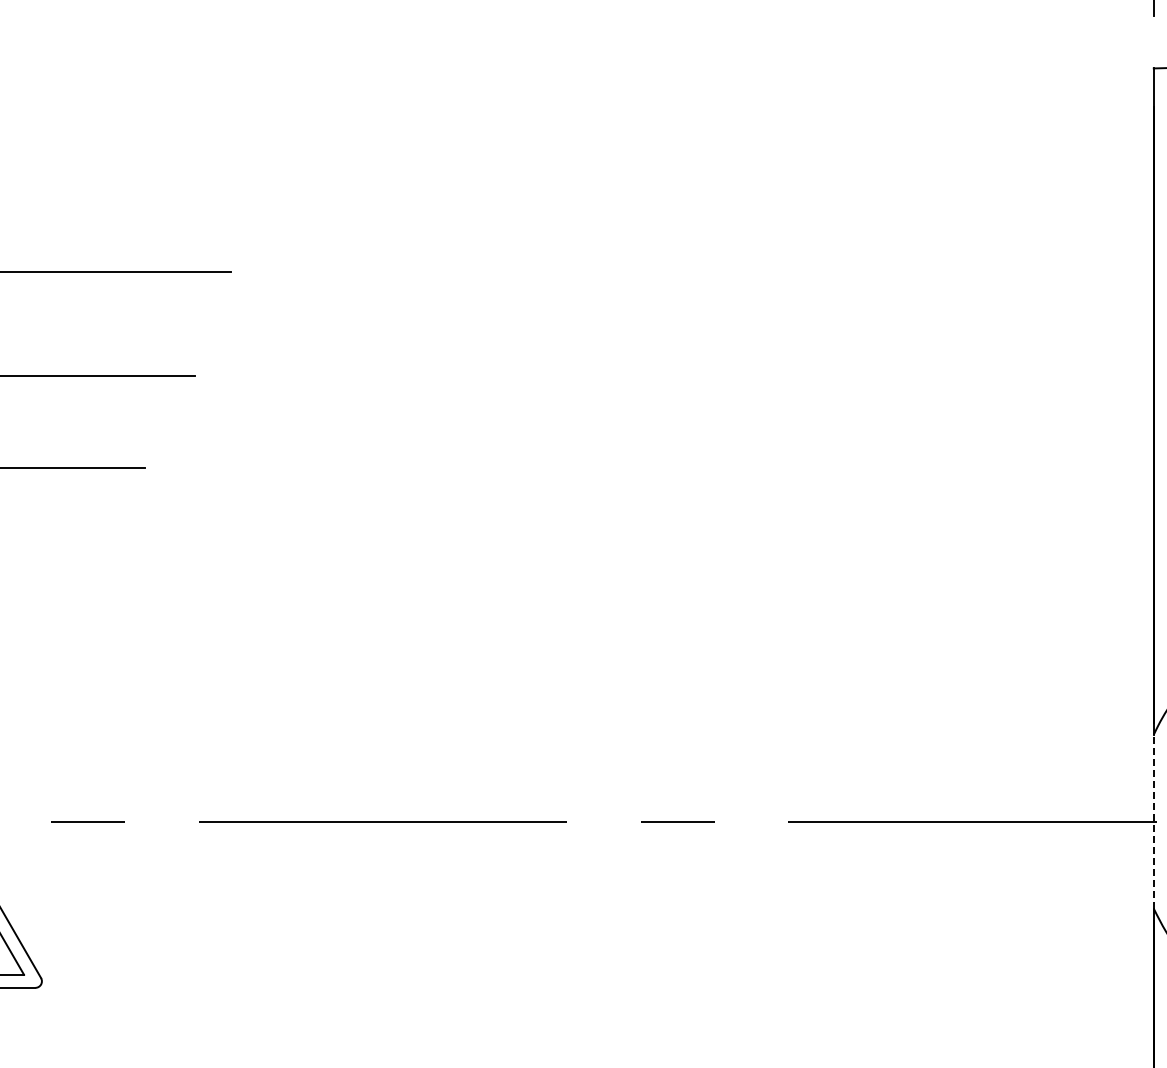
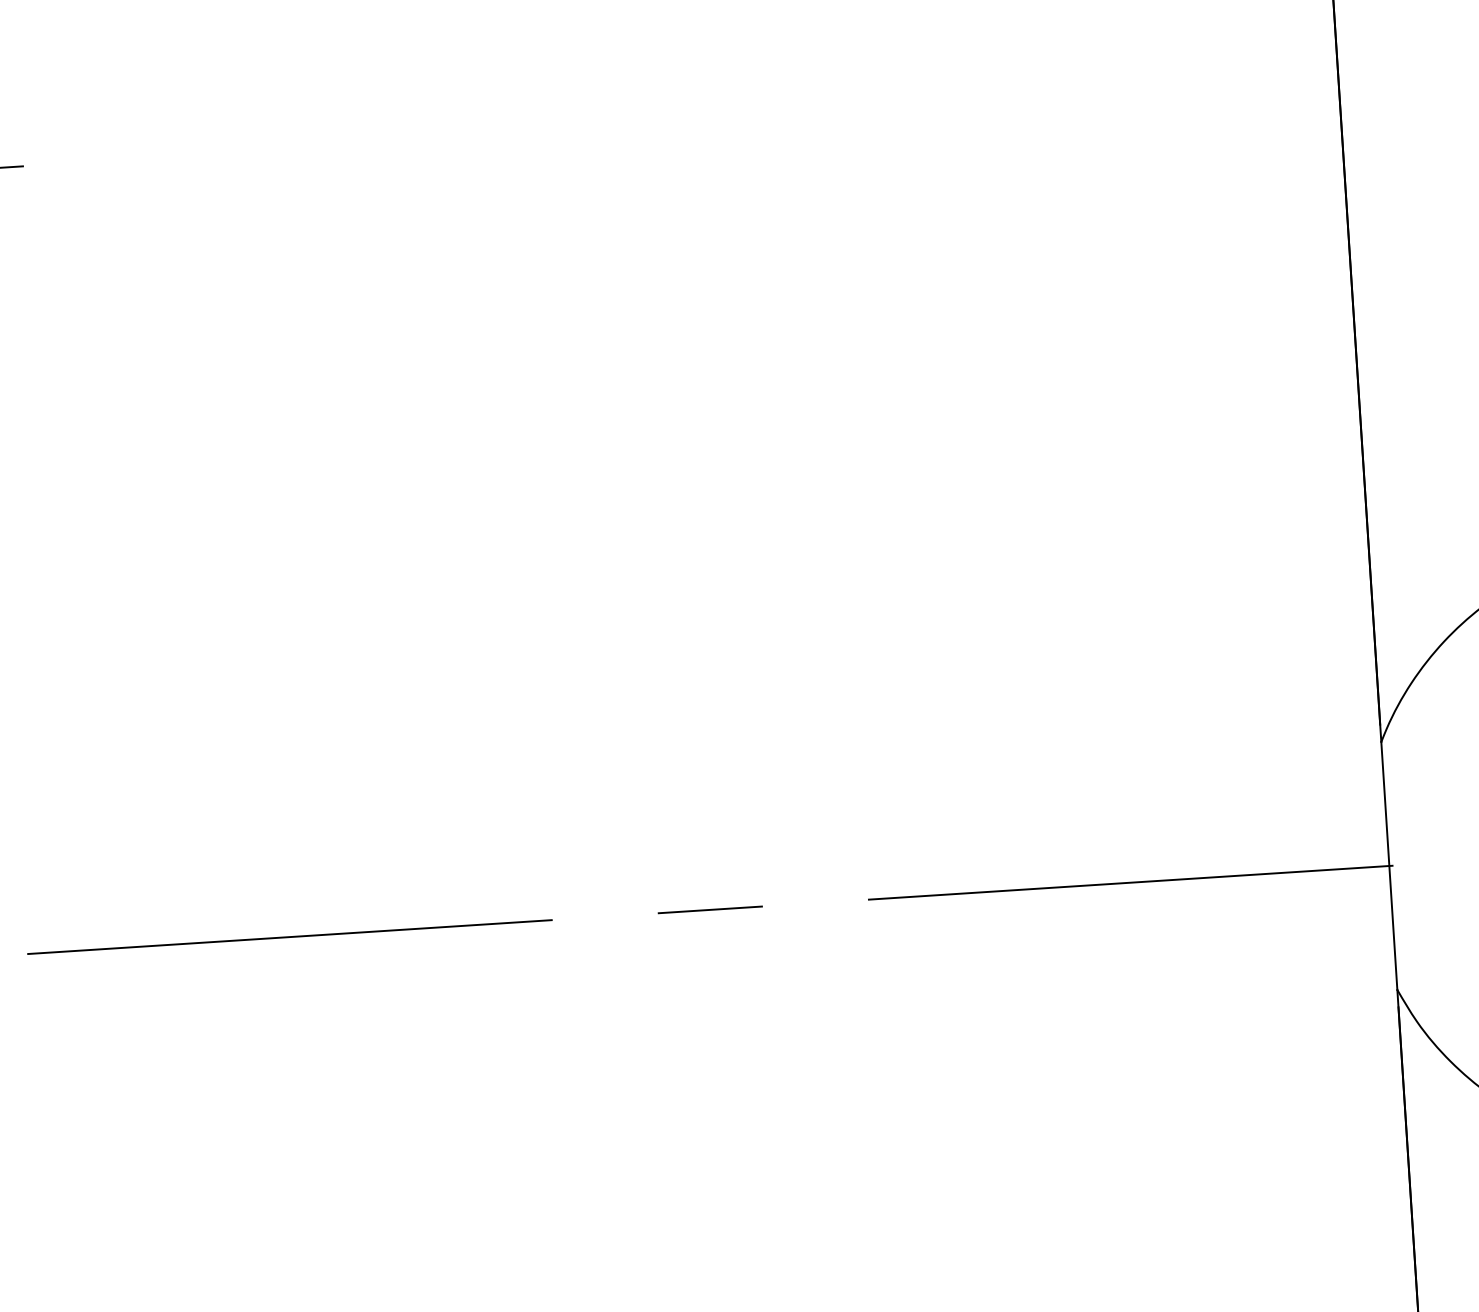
line: (1153, 821) -> (1388, 865), dashed -> solid

